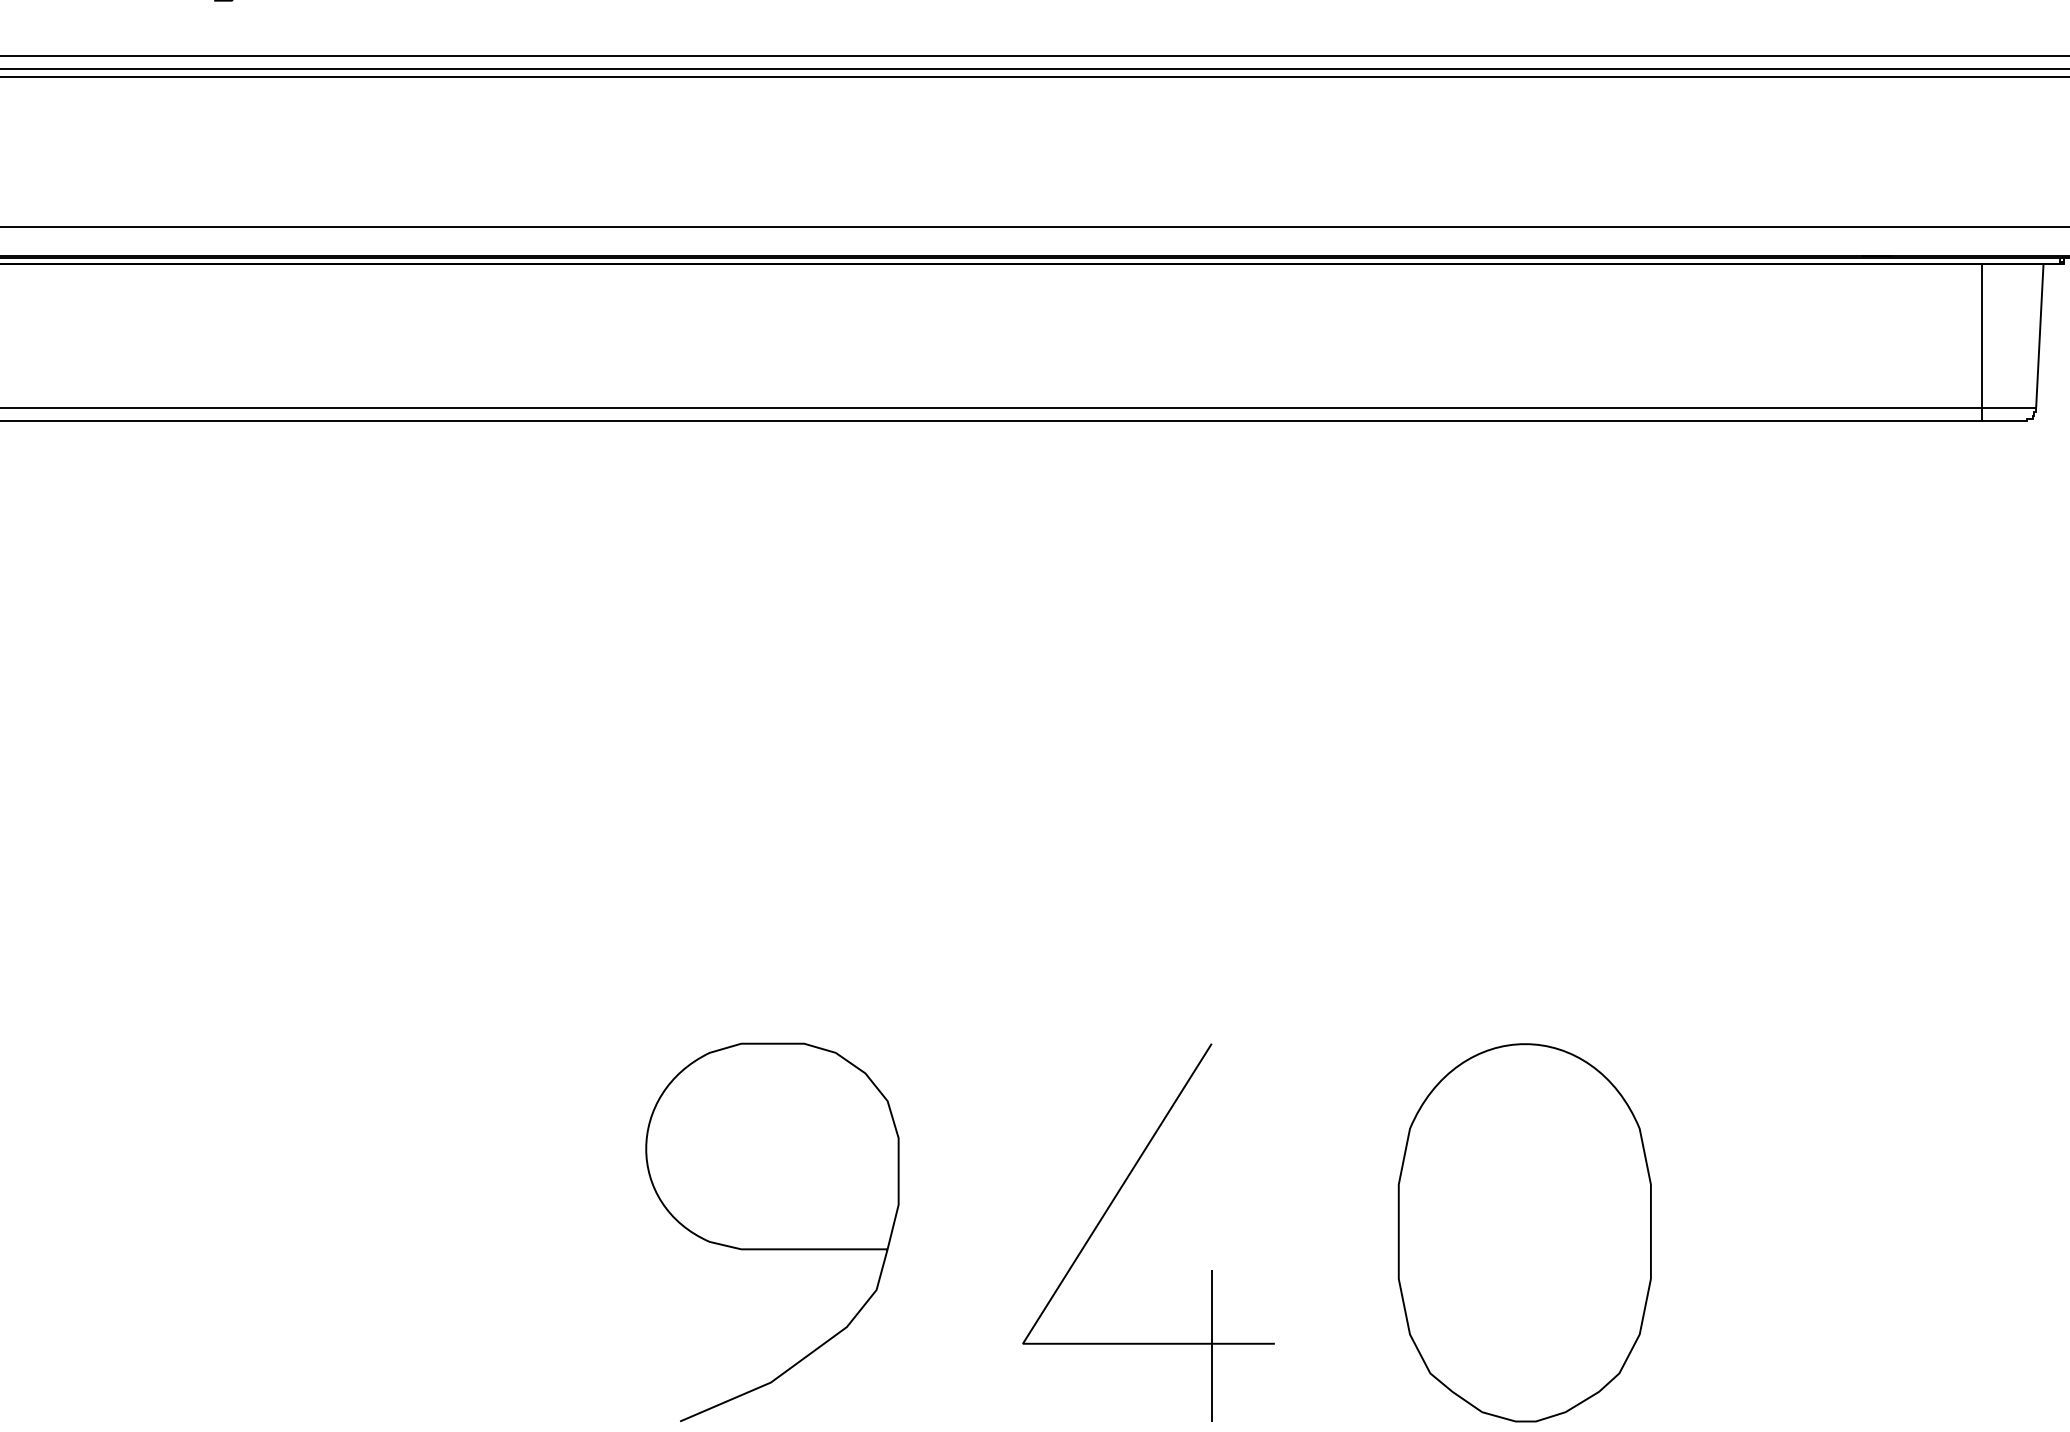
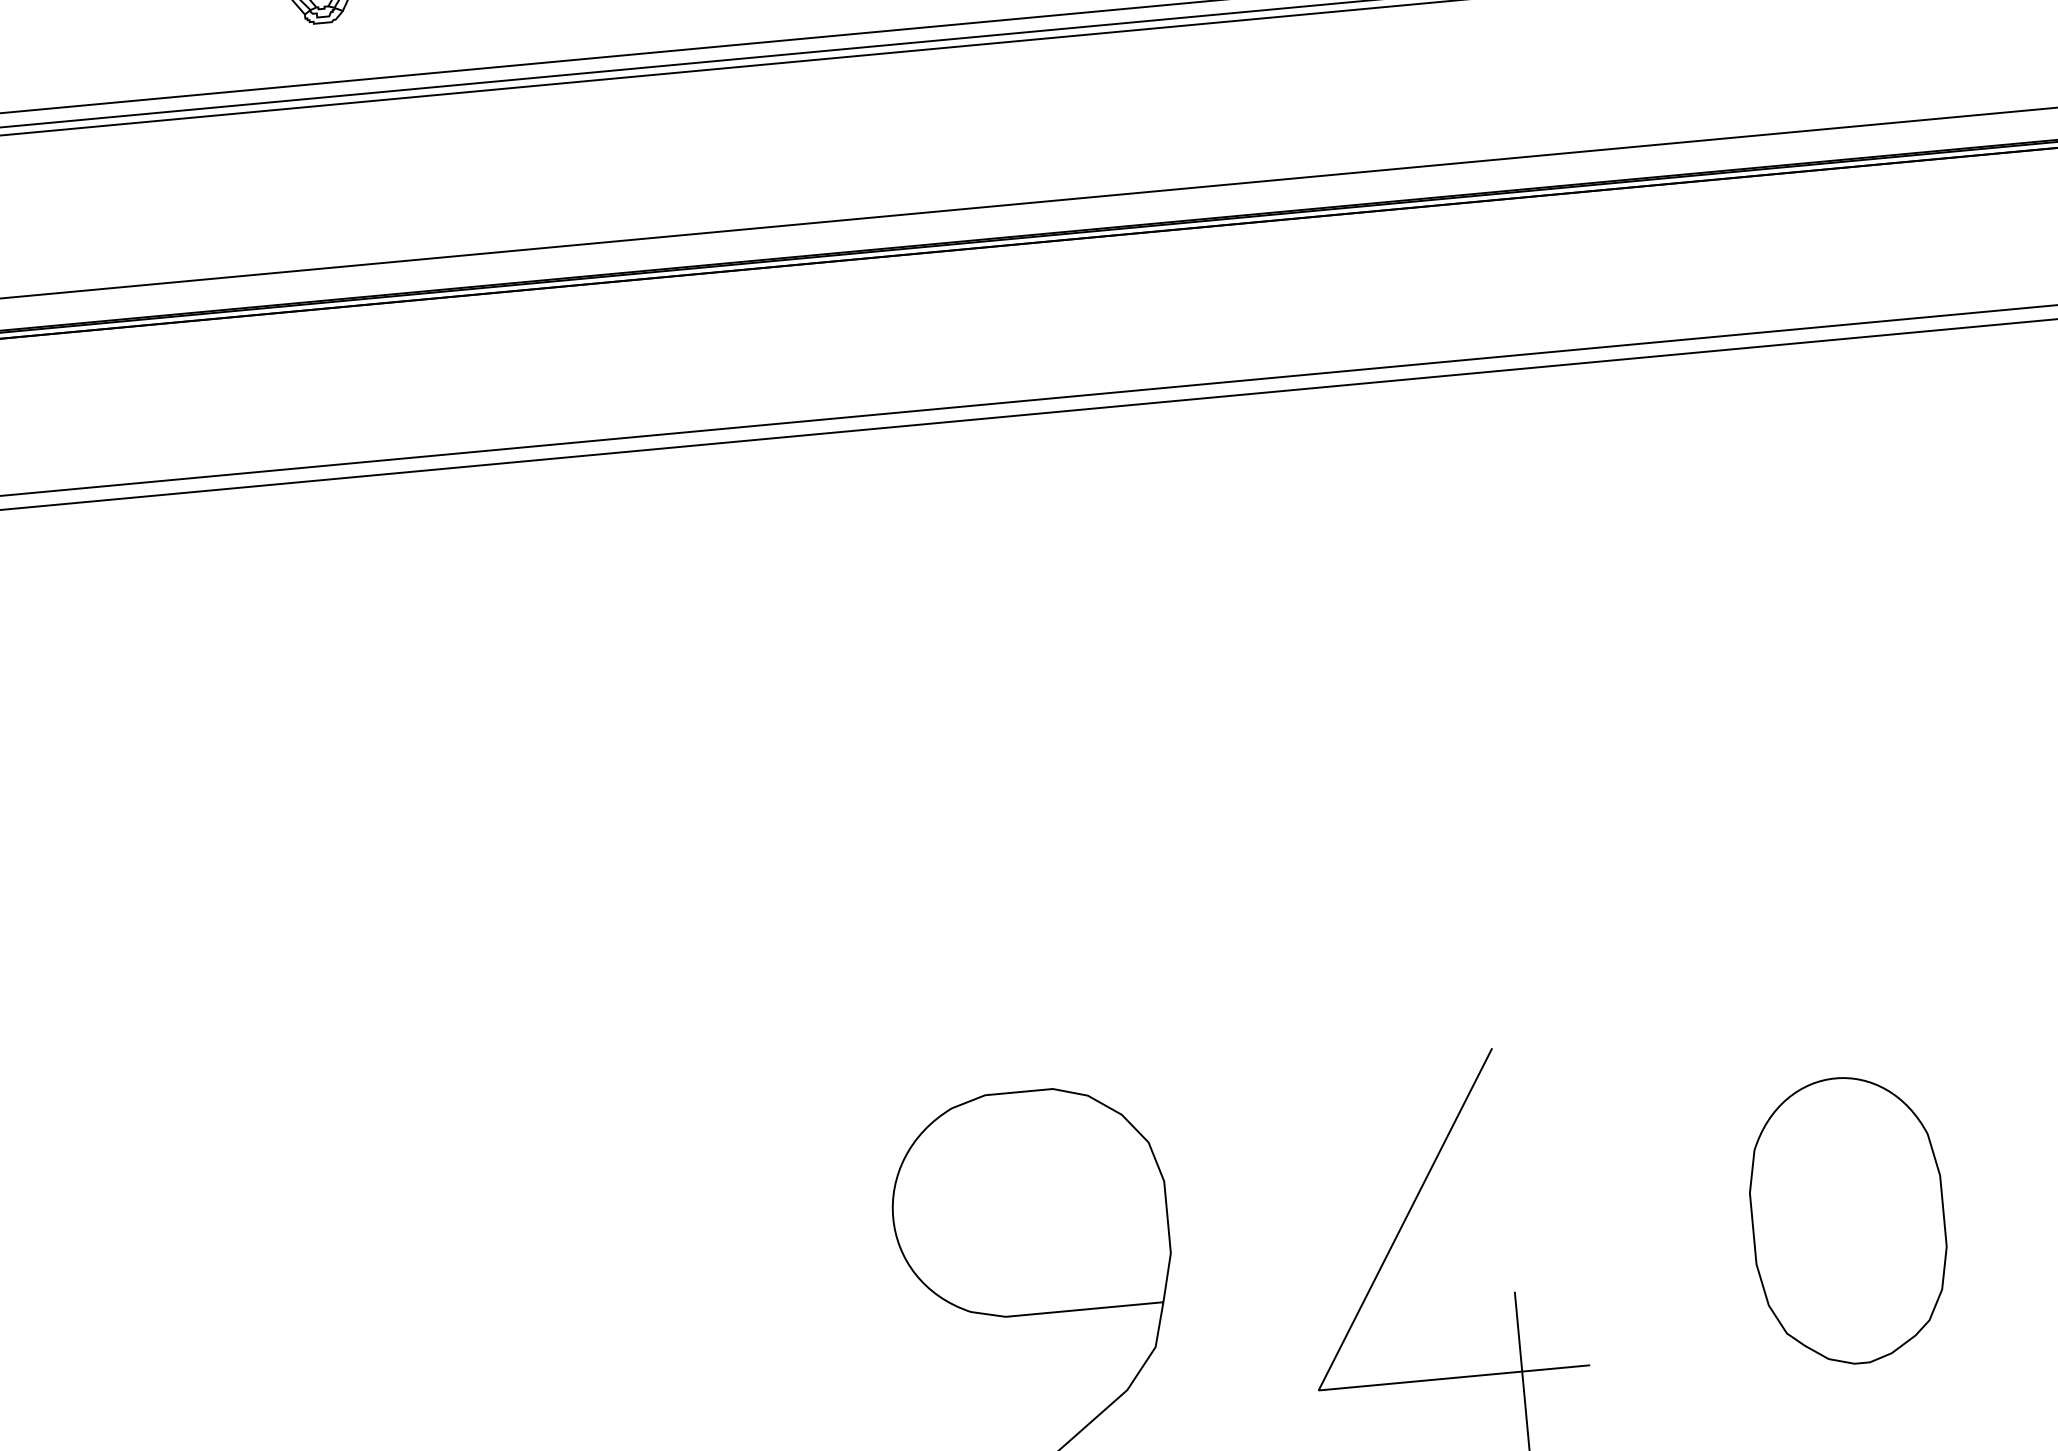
part: (1524, 1232) -> (1848, 1220), size x0.7

